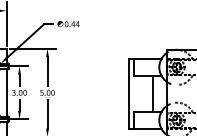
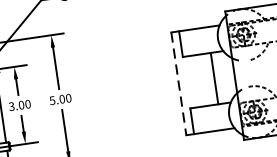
line: (128, 94) -> (178, 84), solid -> dashed

